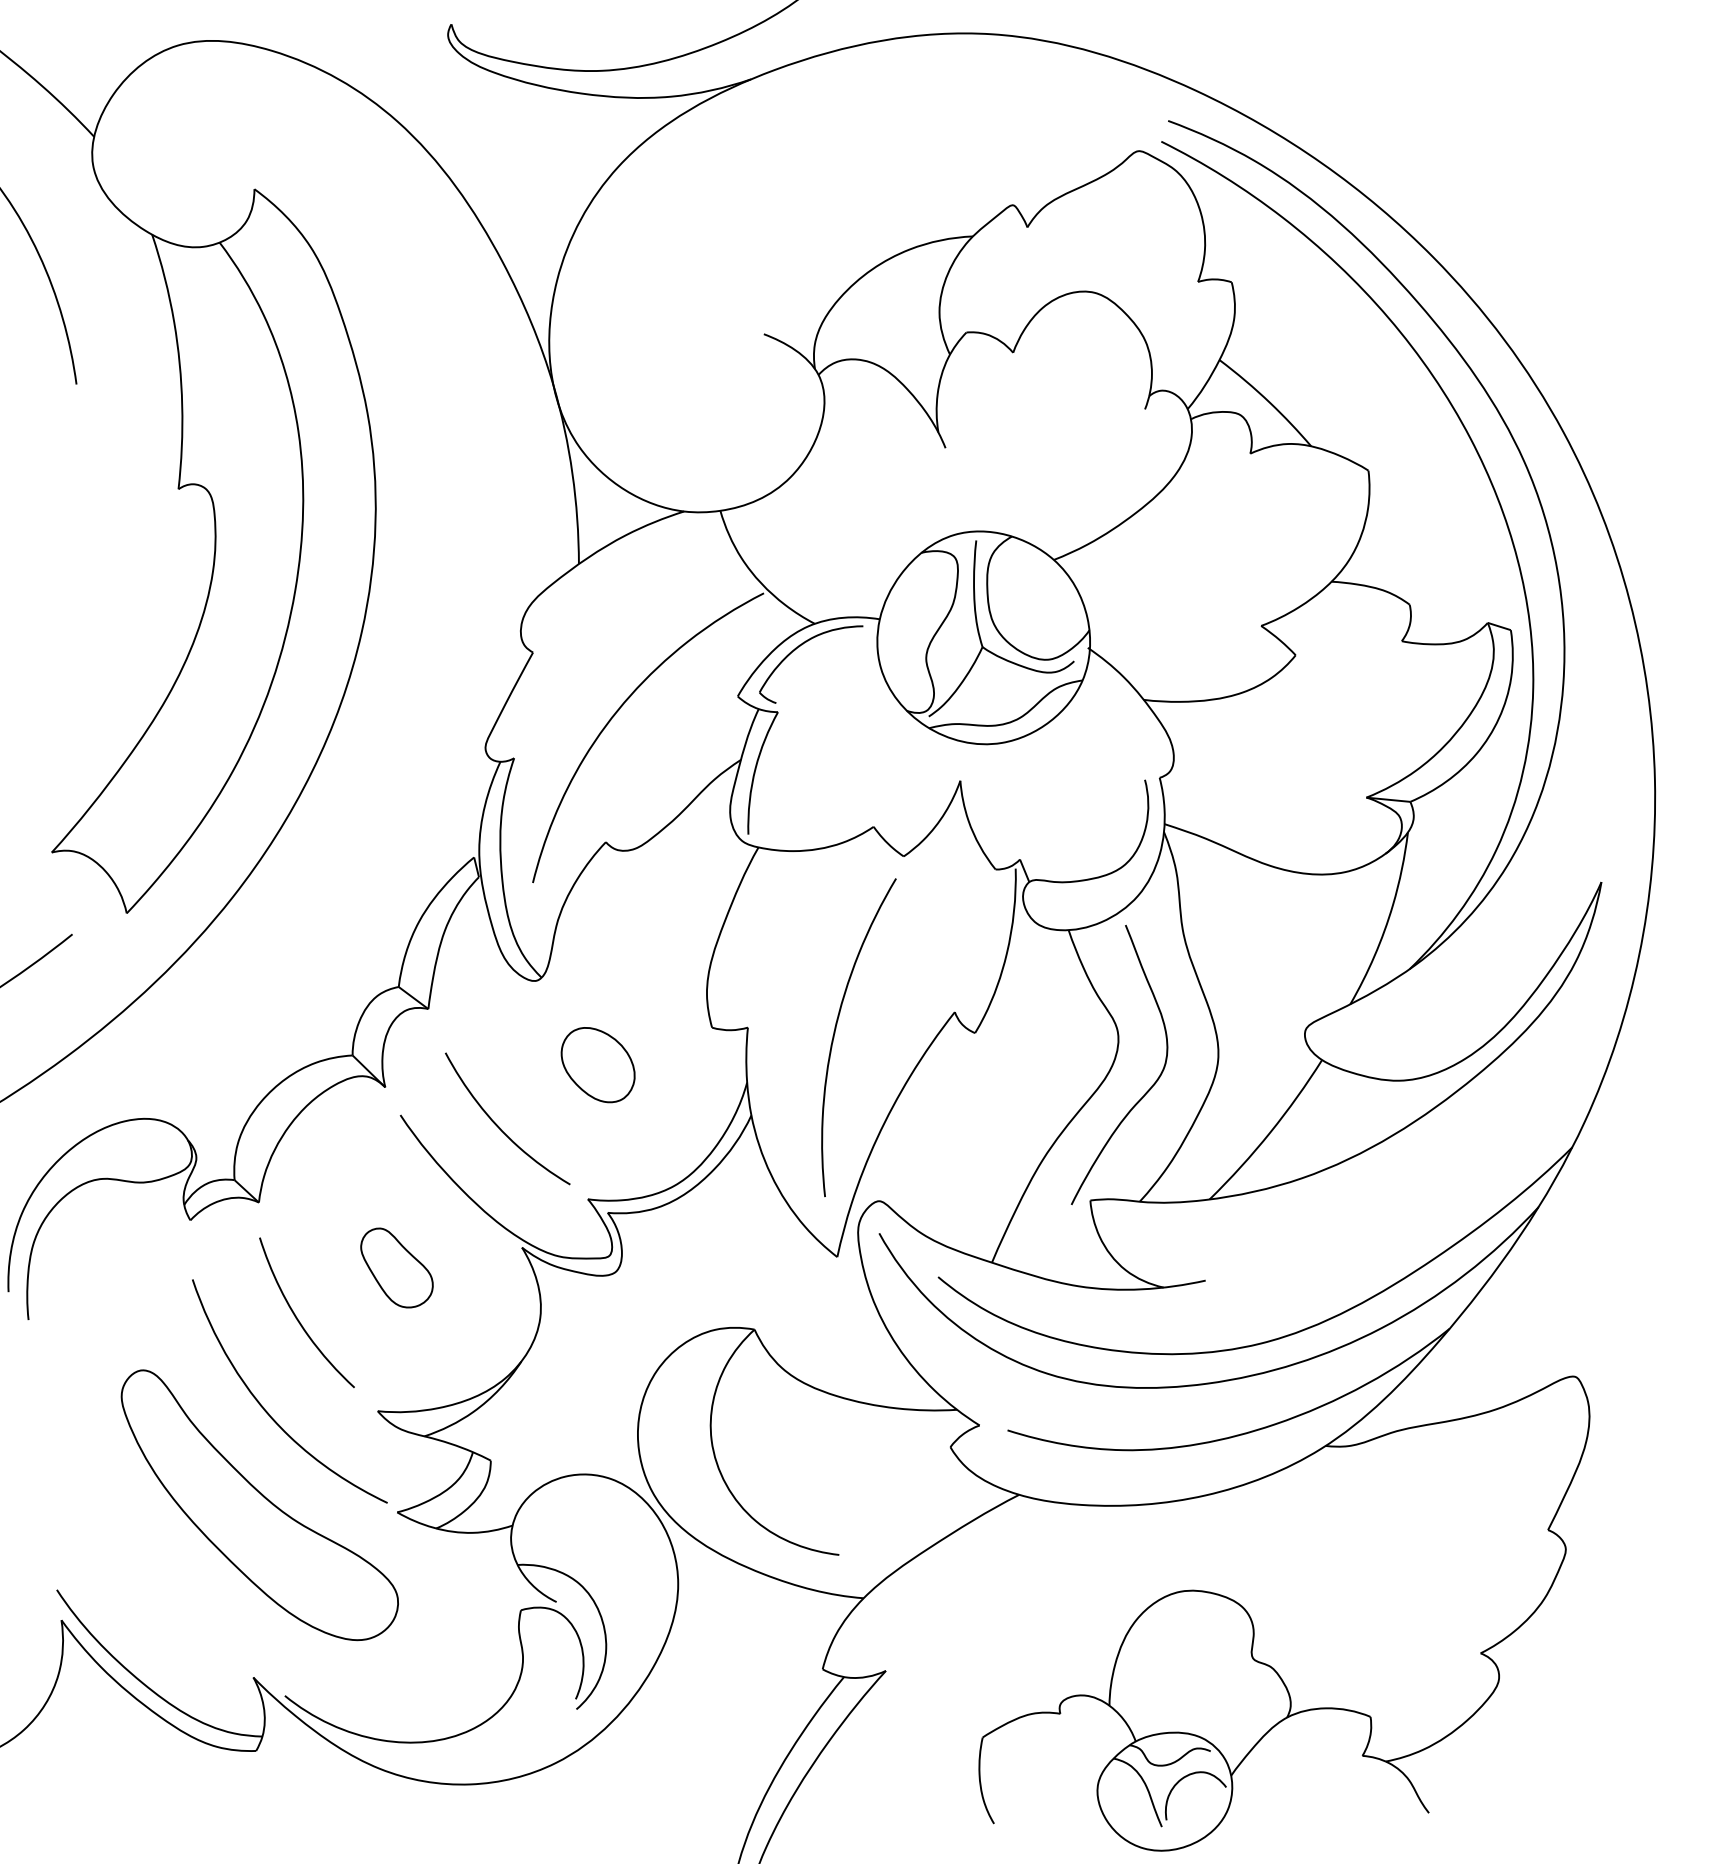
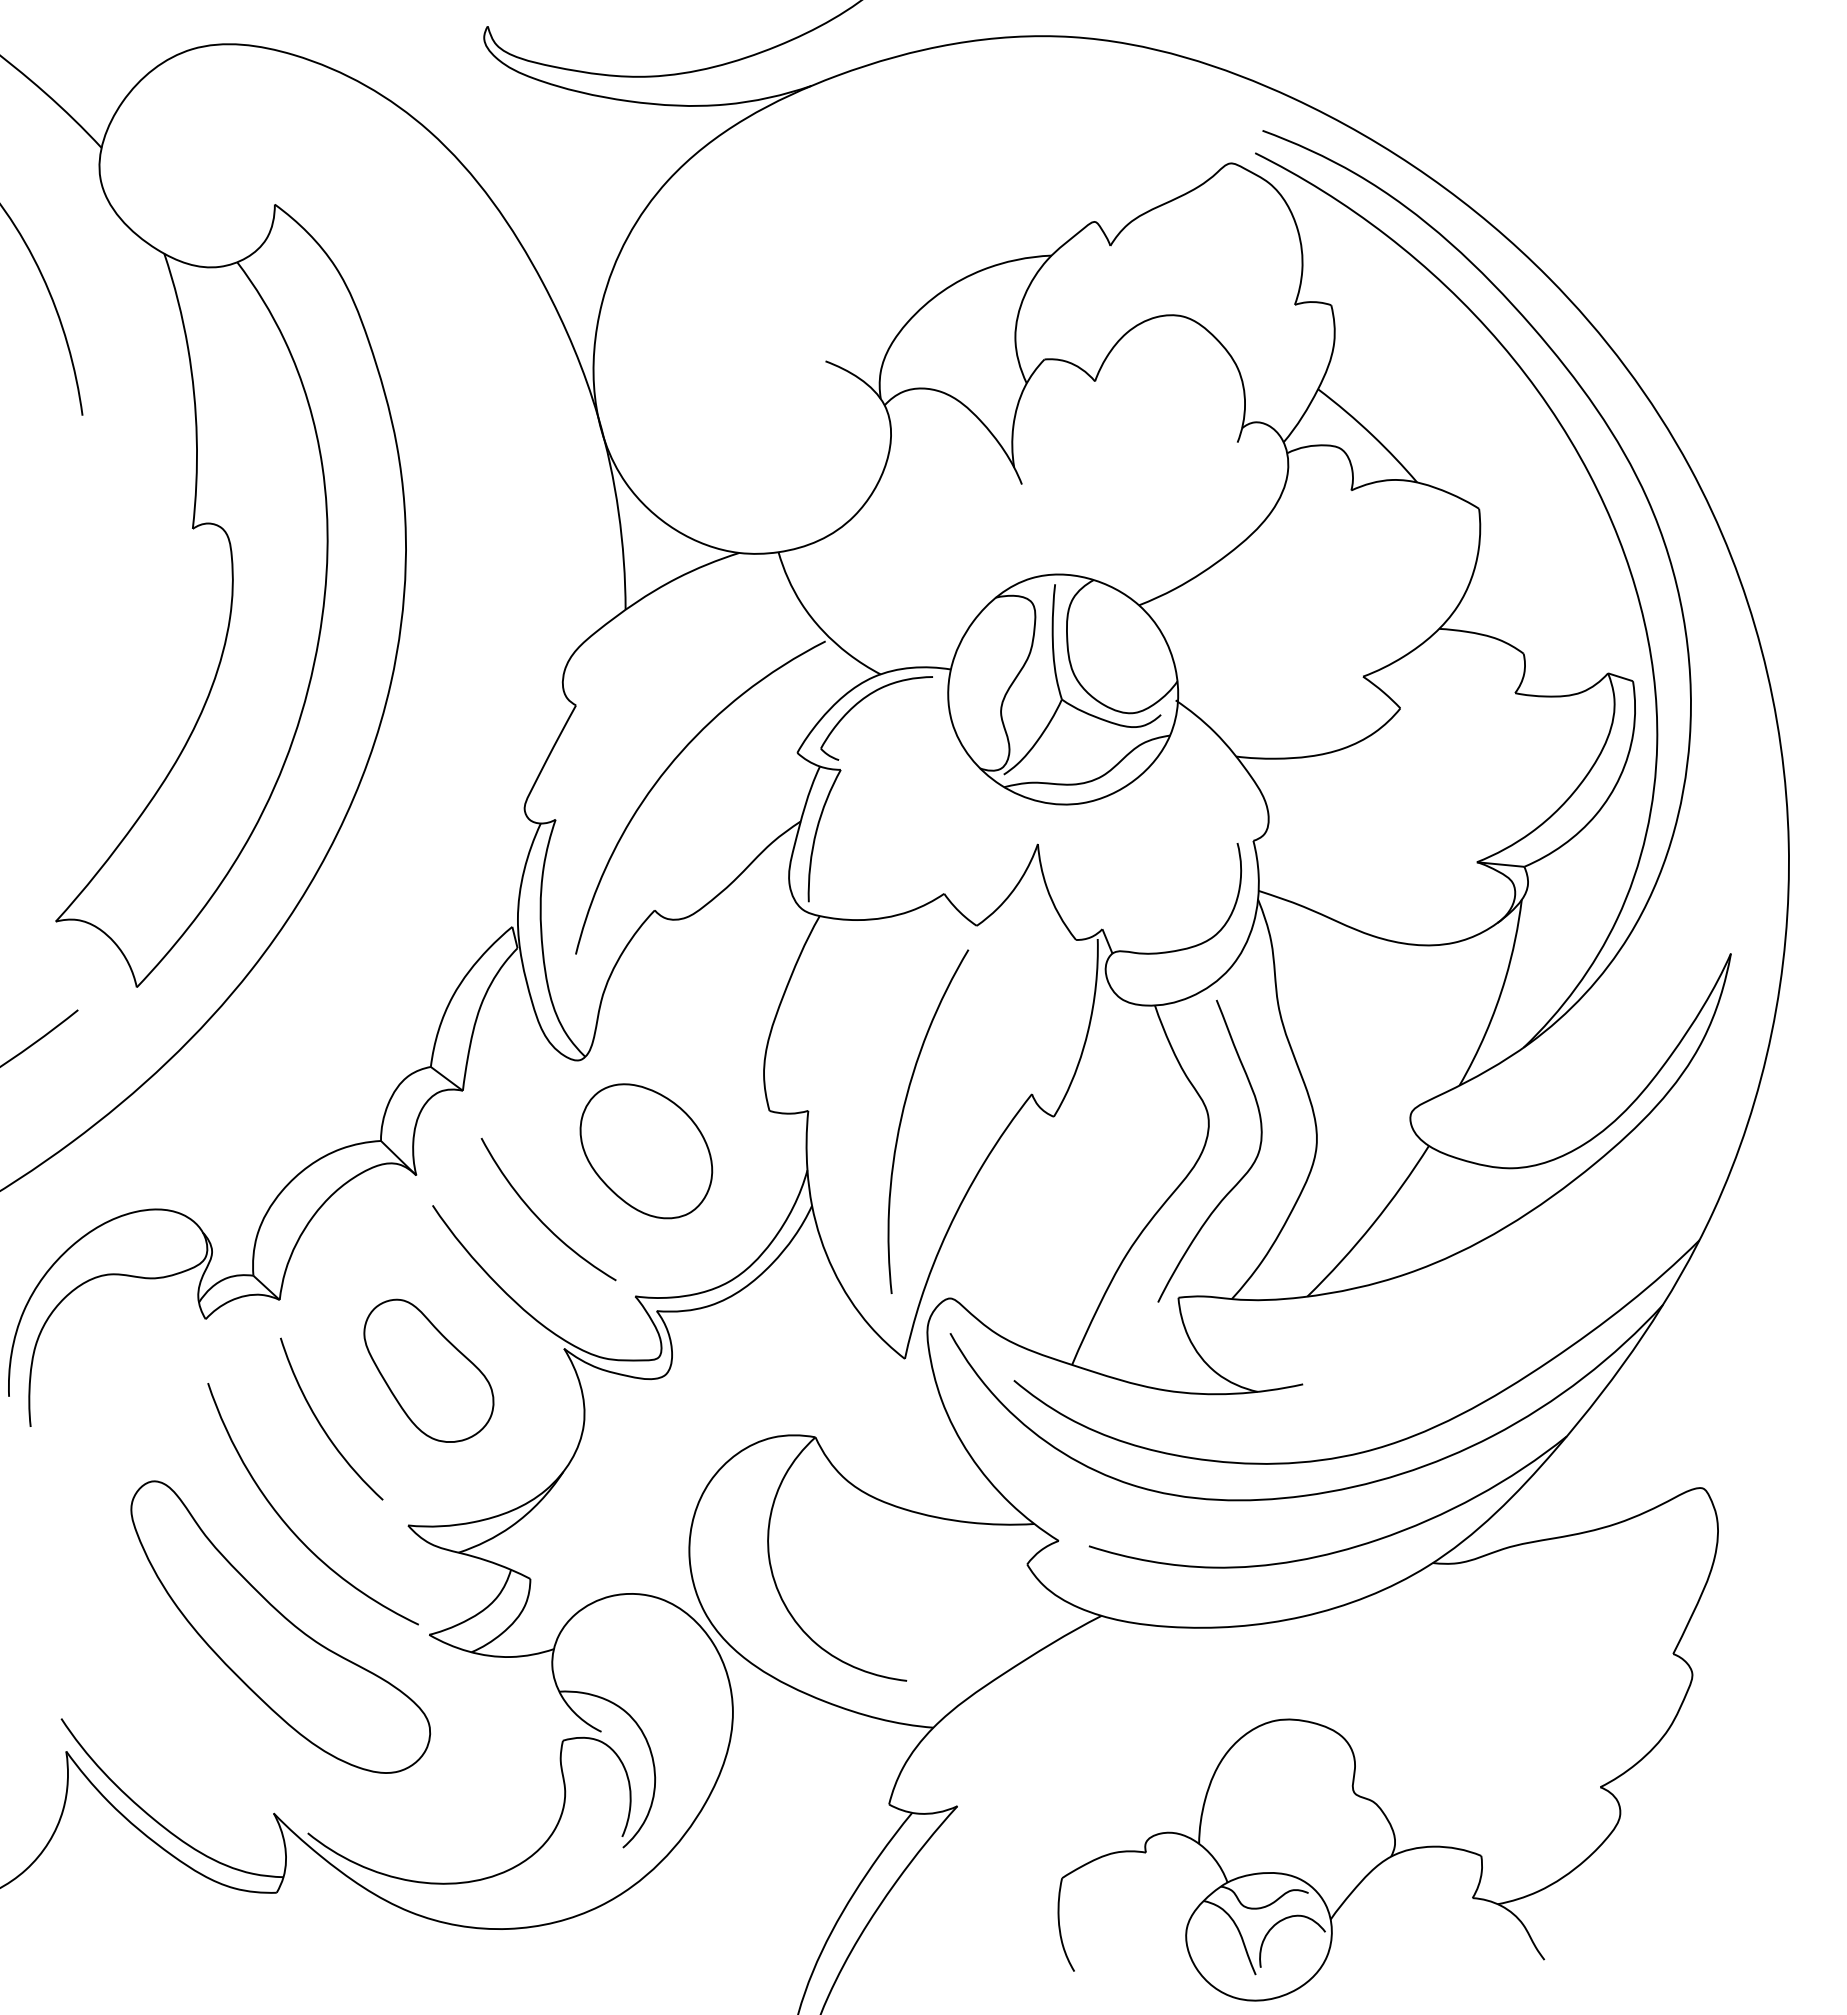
part: (598, 1065) -> (646, 1151), size x1.67
part: (396, 1267) -> (428, 1370), size x1.67

